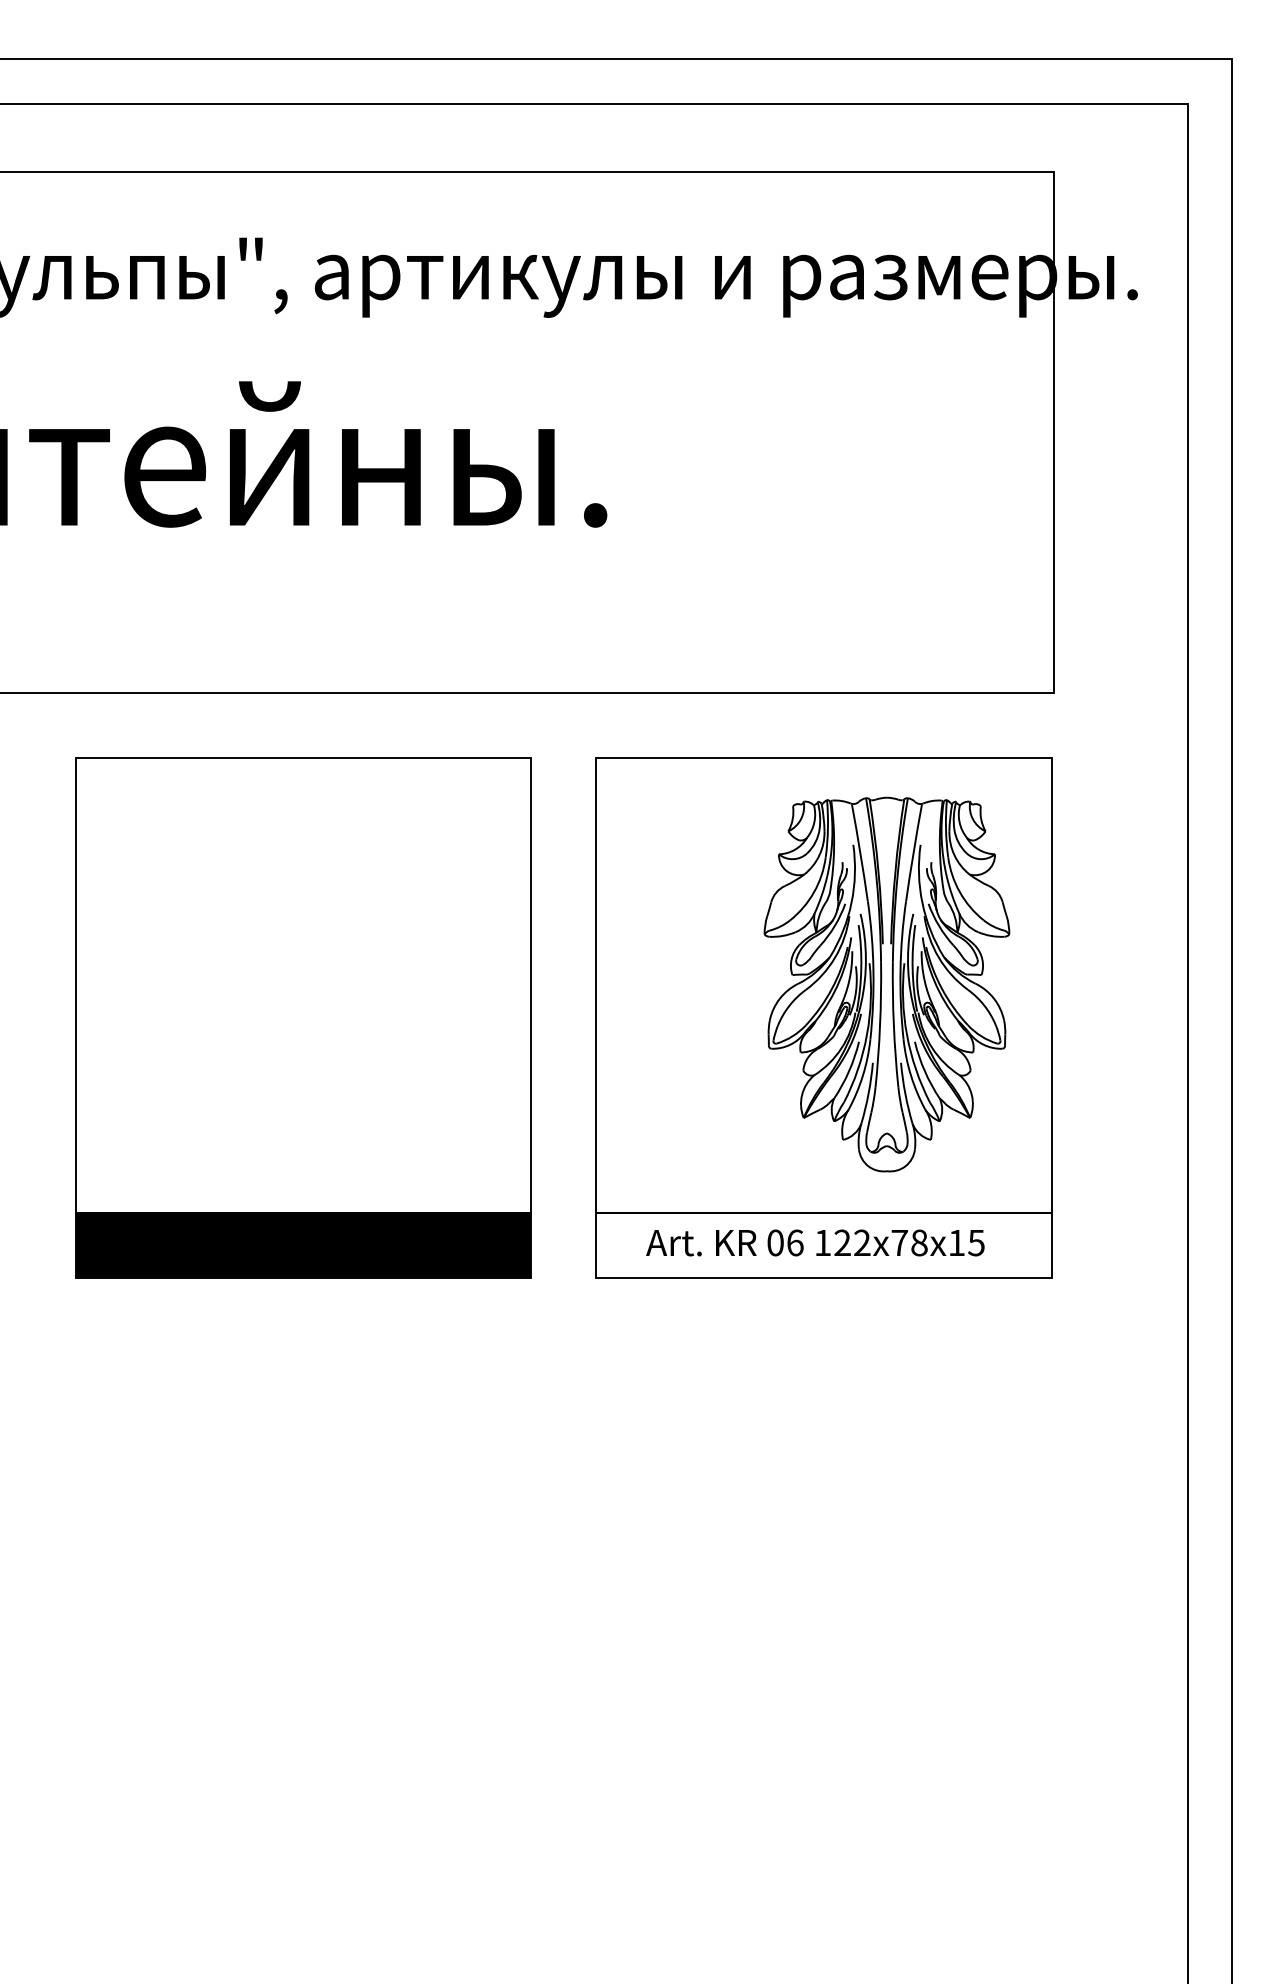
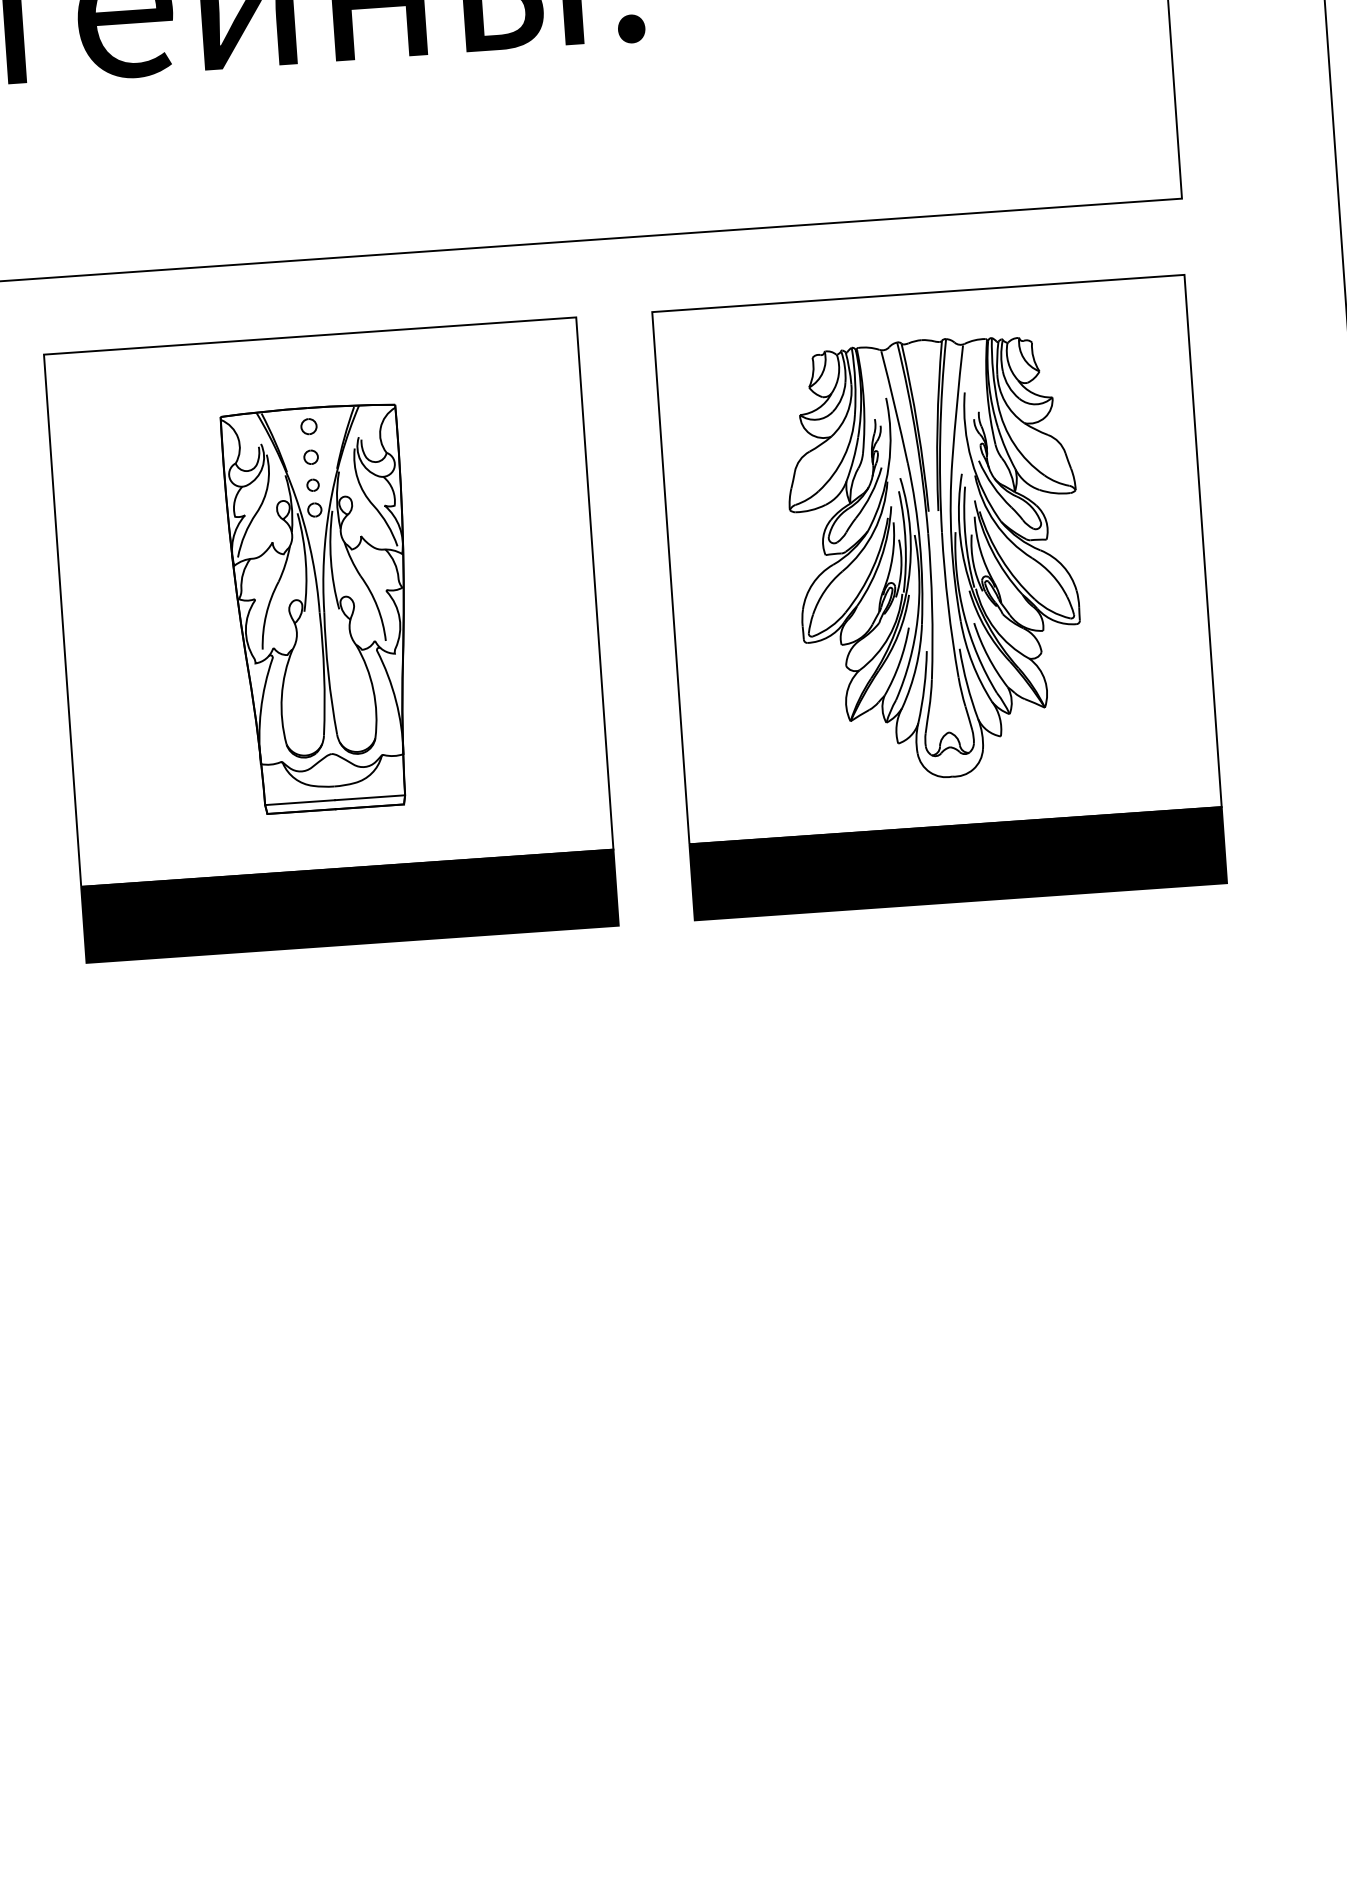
part: (886, 984) -> (936, 558), moved
part: (297, 990) -> (322, 608), added
fill: (823, 1245) -> (957, 863), added

